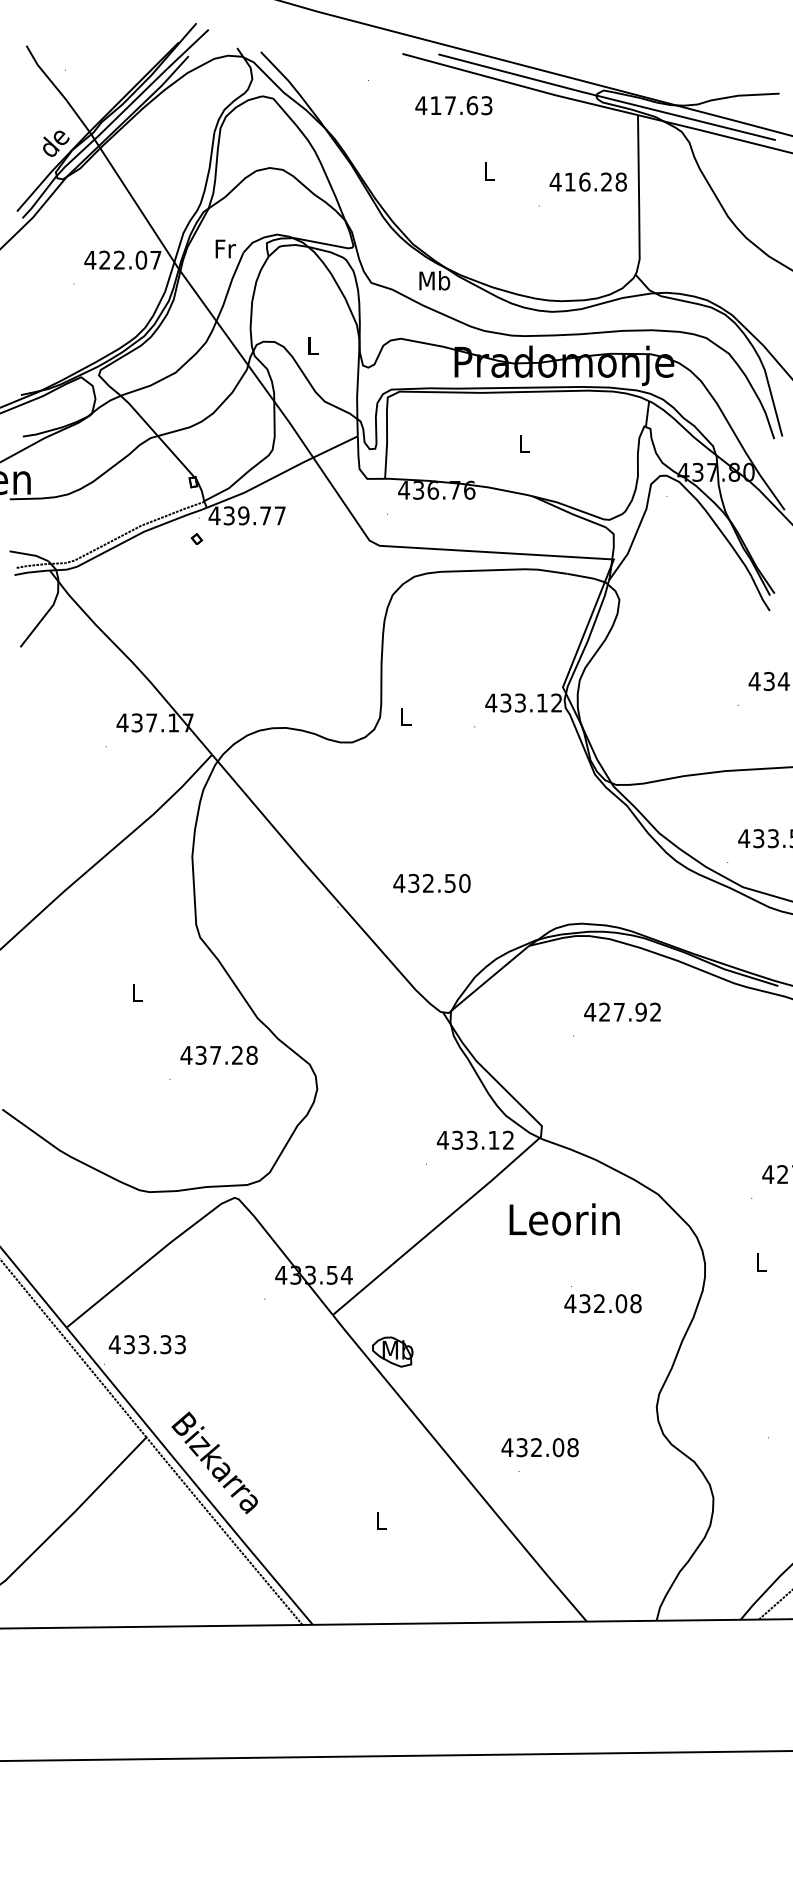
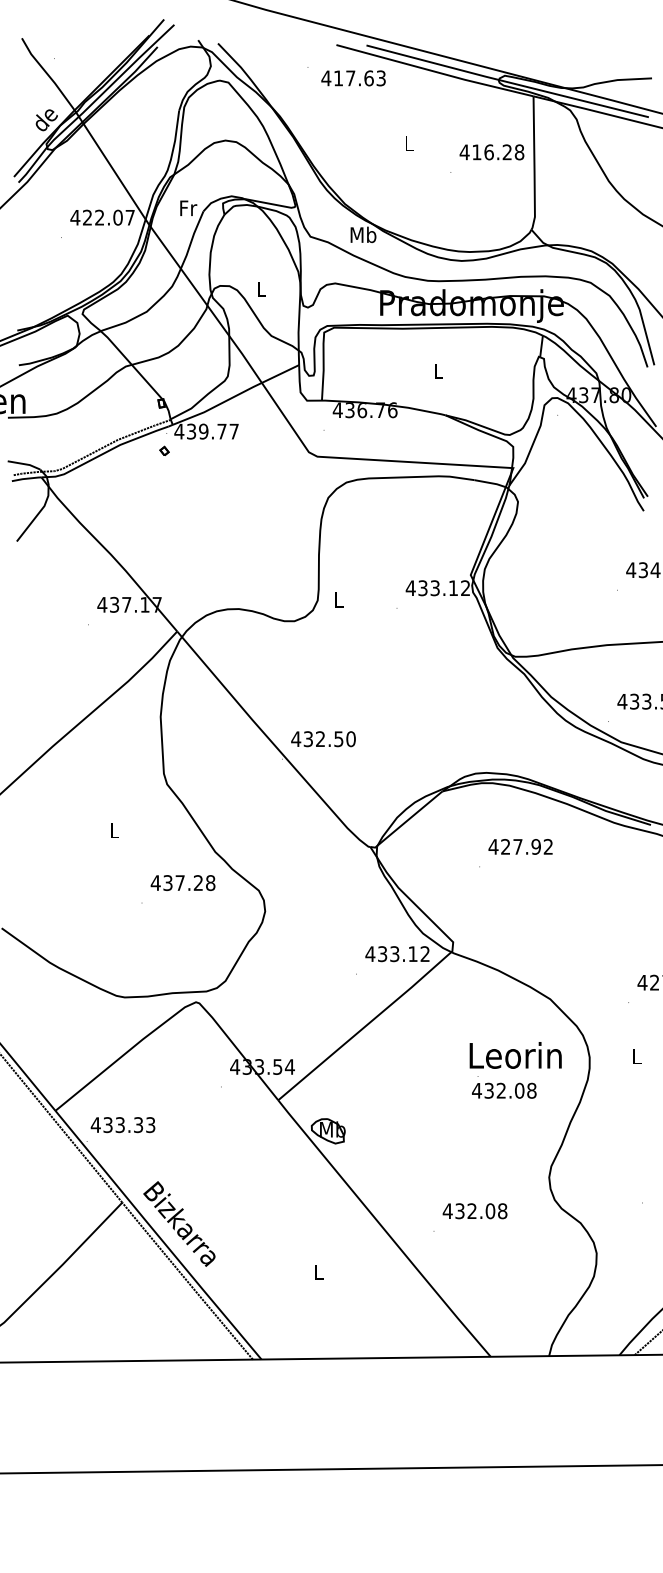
text: (453, 105) -> (353, 78), moved
text: (431, 882) -> (323, 738), moved
text: (564, 1219) -> (515, 1055), moved
text: (539, 1447) -> (474, 1211), moved

